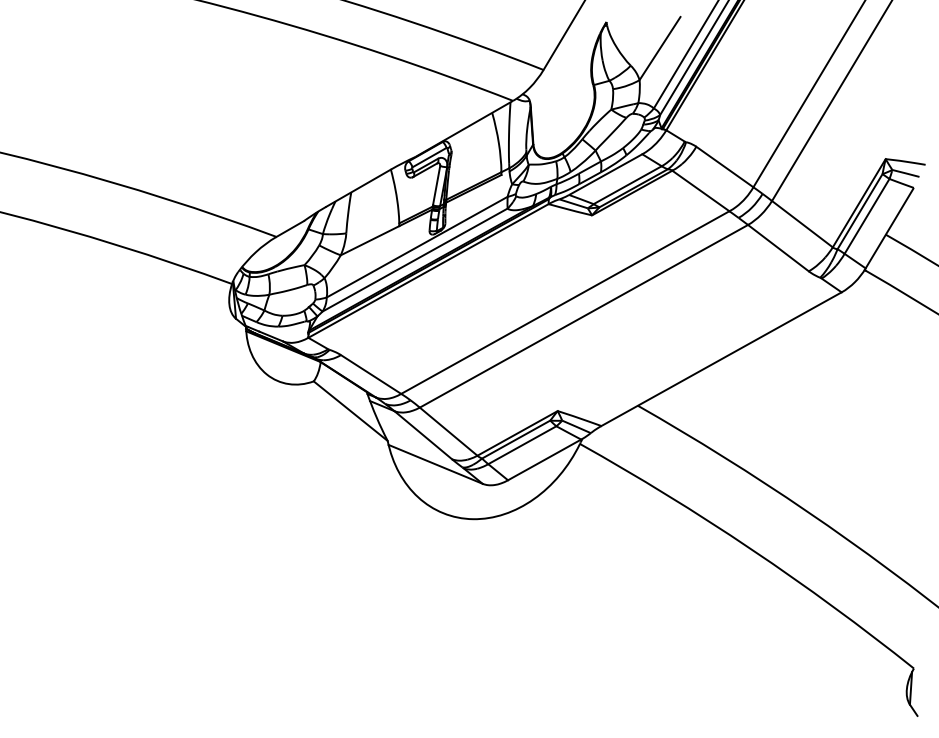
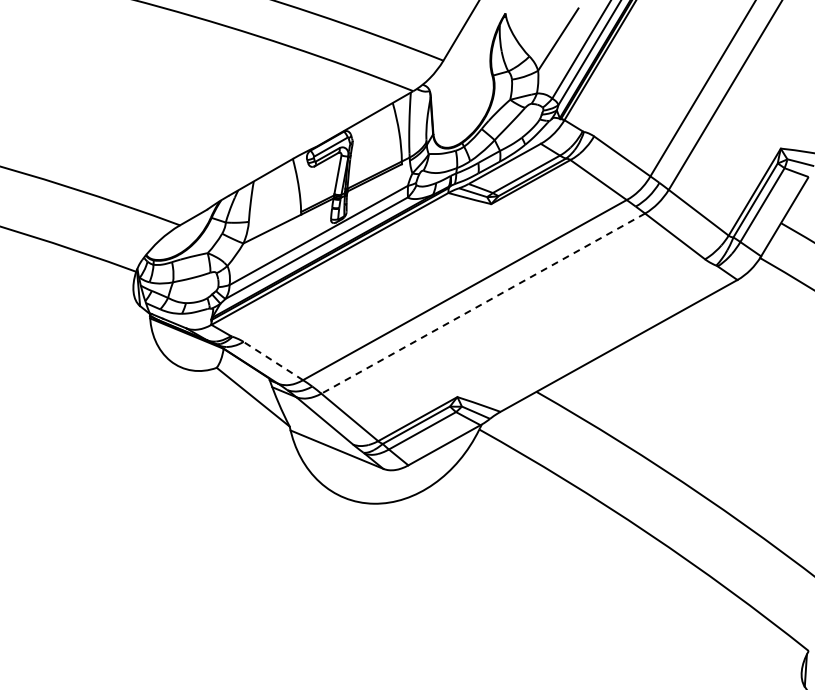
line: (583, 316) -> (482, 303), solid -> dashed
line: (371, 374) -> (273, 361), solid -> dashed

